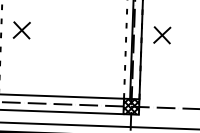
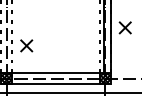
part: (21, 29) -> (26, 45), moved

